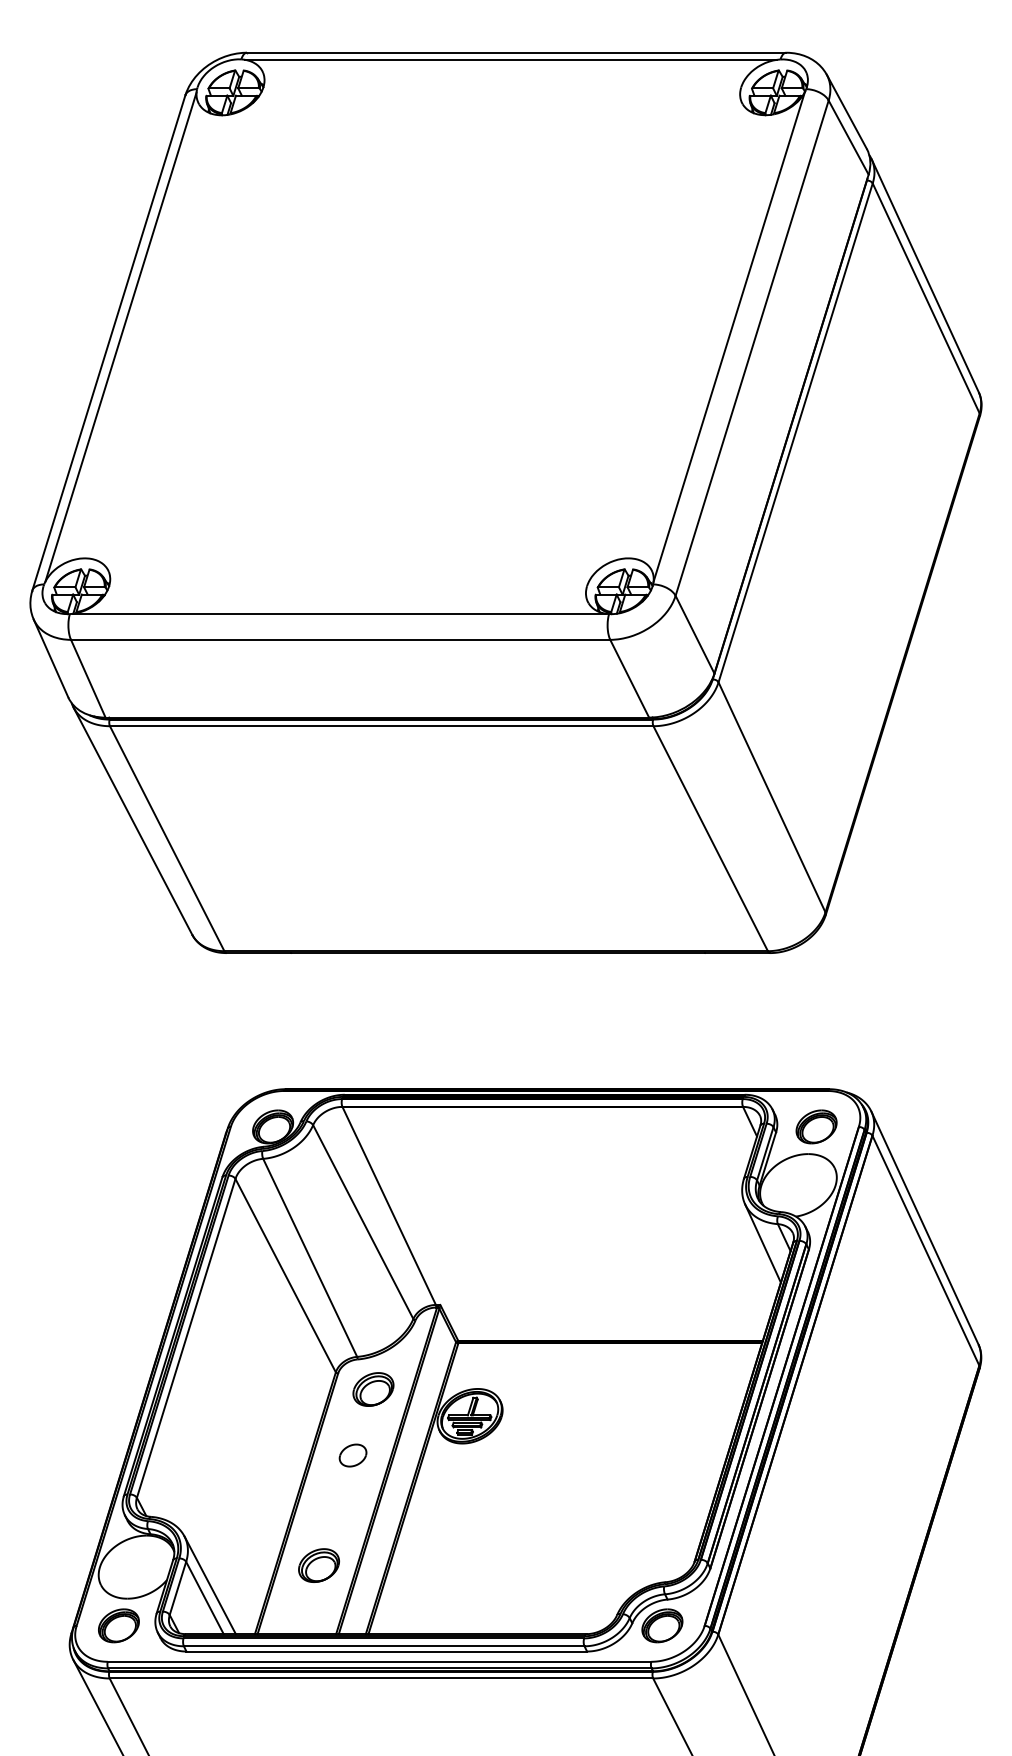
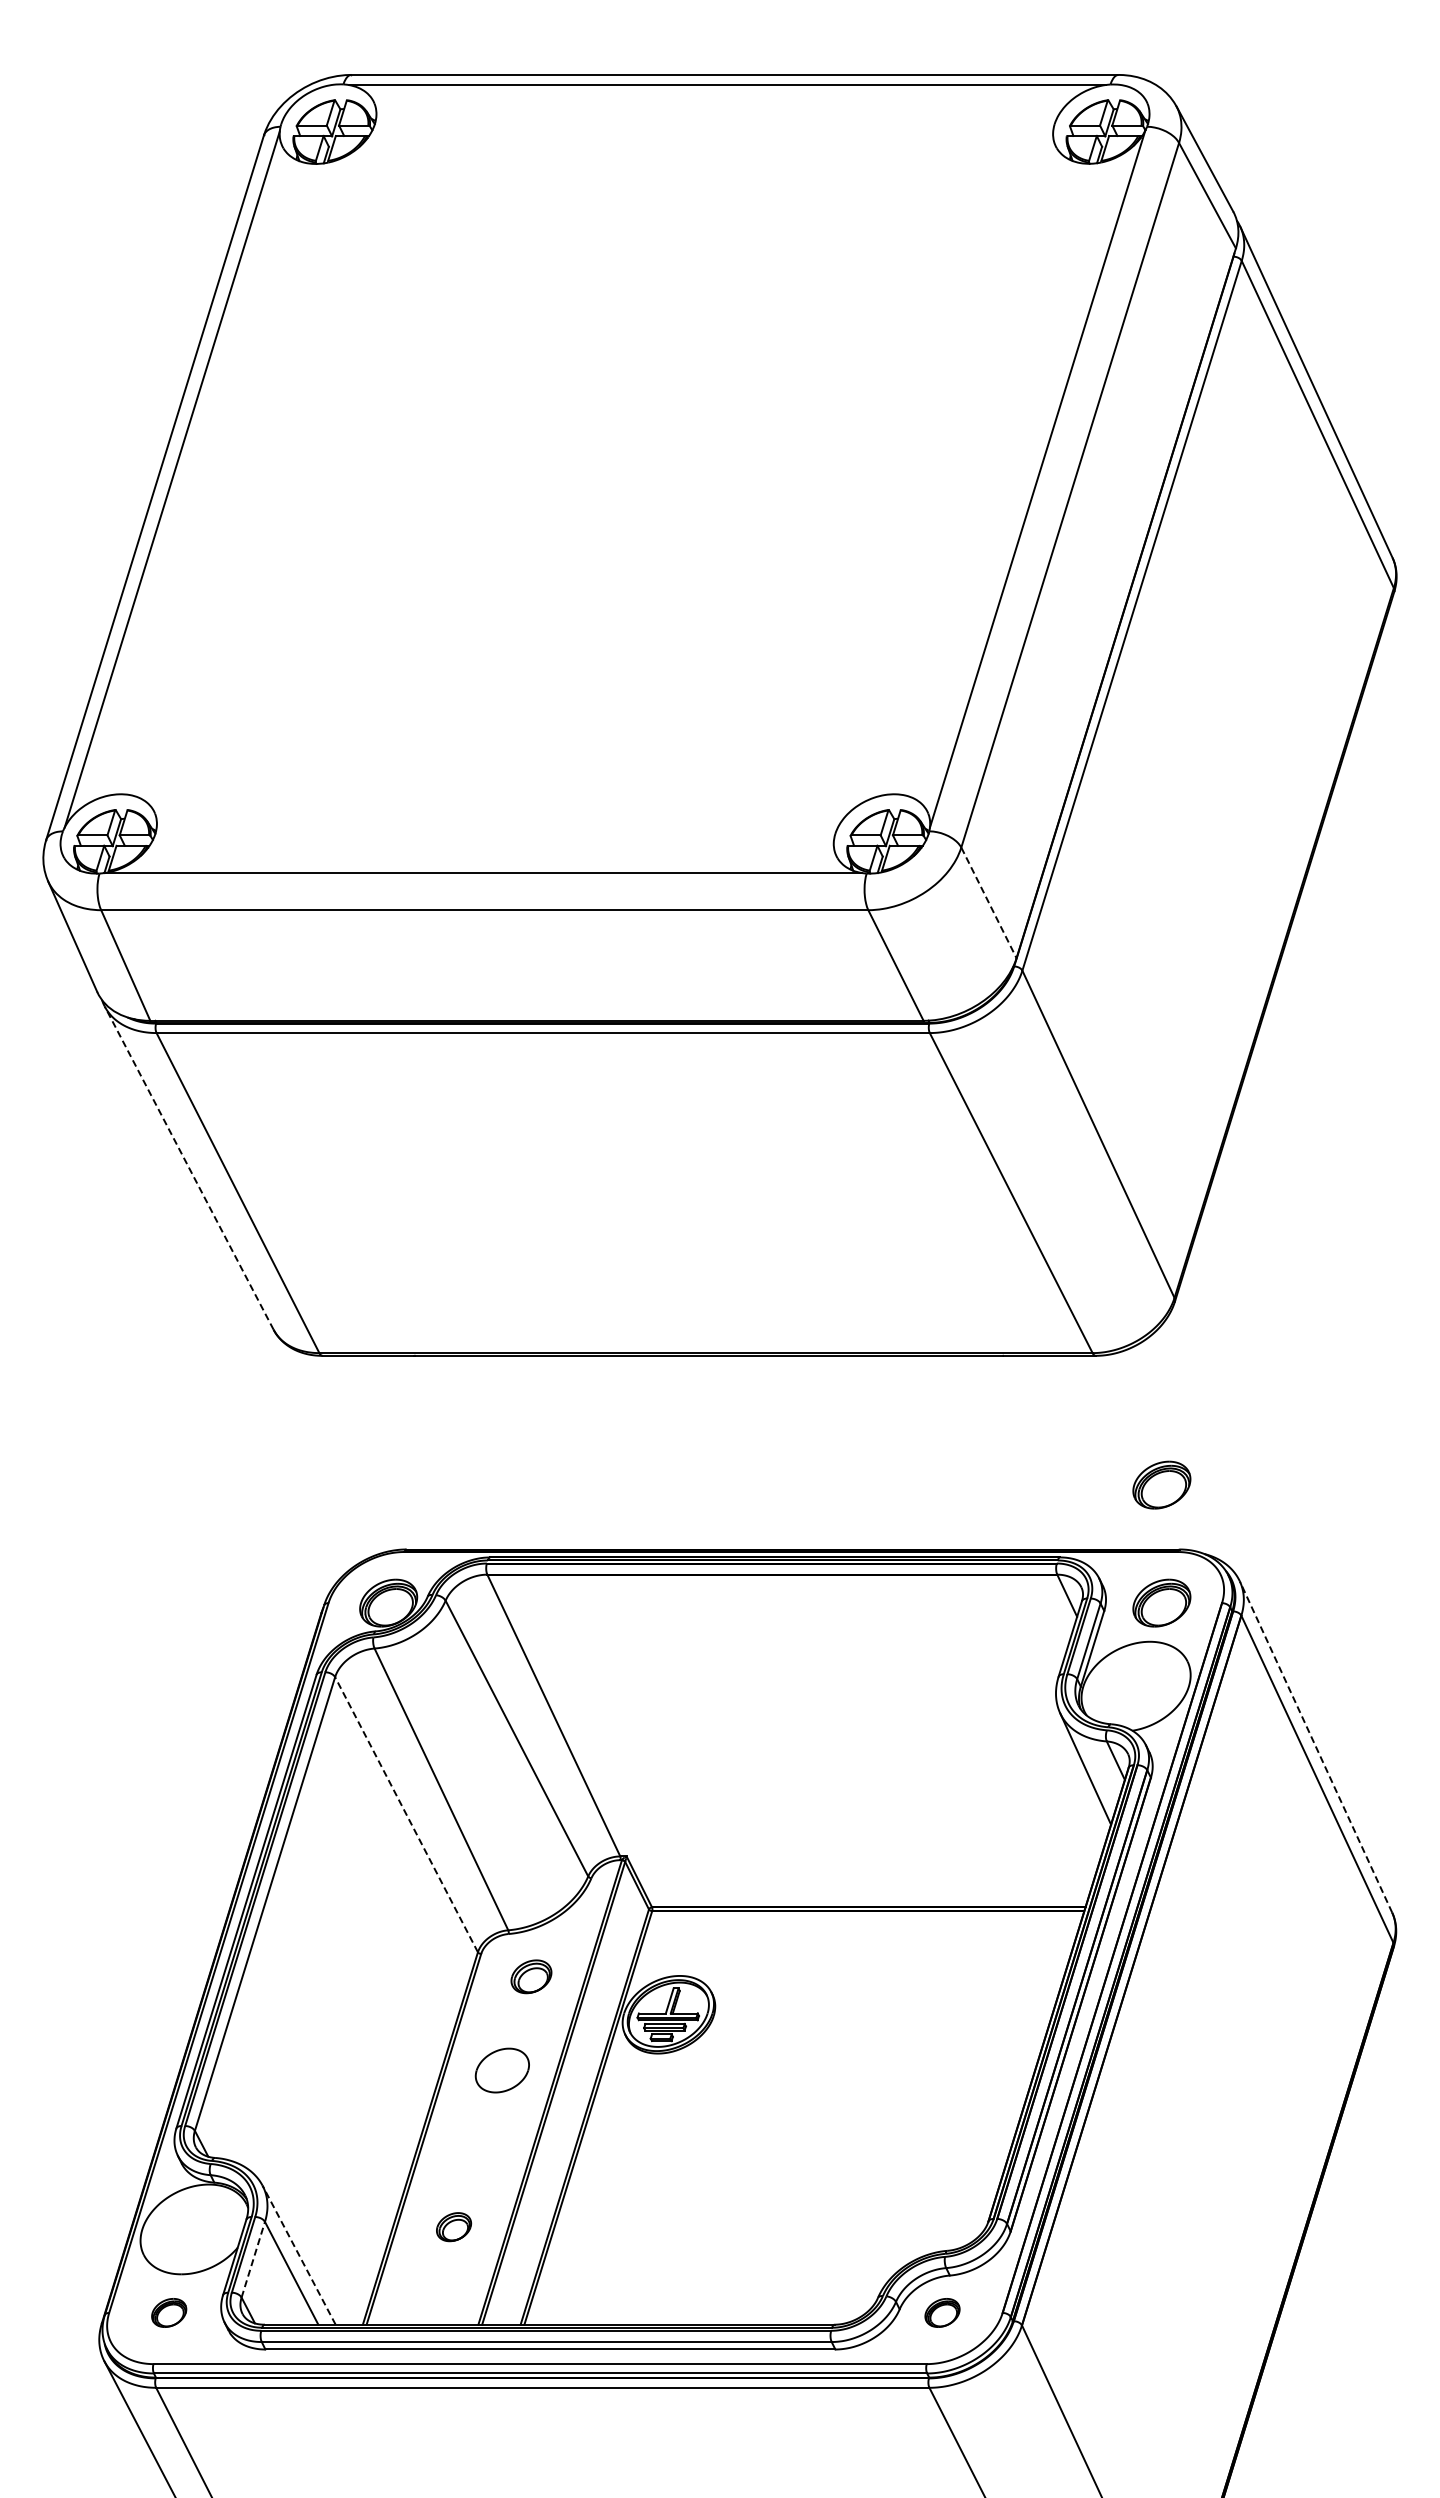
line: (694, 634) -> (988, 902), solid -> dashed
line: (133, 820) -> (189, 1167), solid -> dashed
part: (816, 1043) -> (1161, 1484), added
line: (924, 1227) -> (1315, 1746), solid -> dashed
line: (285, 1275) -> (406, 1814), solid -> dashed
part: (373, 1389) -> (531, 1976), size x0.7
part: (353, 1455) -> (502, 2070), size x1.4
part: (318, 1565) -> (453, 2226), size x0.6
line: (210, 1585) -> (299, 2255), solid -> dashed
line: (178, 1588) -> (253, 2259), solid -> dashed
part: (118, 1625) -> (168, 2312), size x0.6
part: (662, 1625) -> (942, 2312), size x0.6

